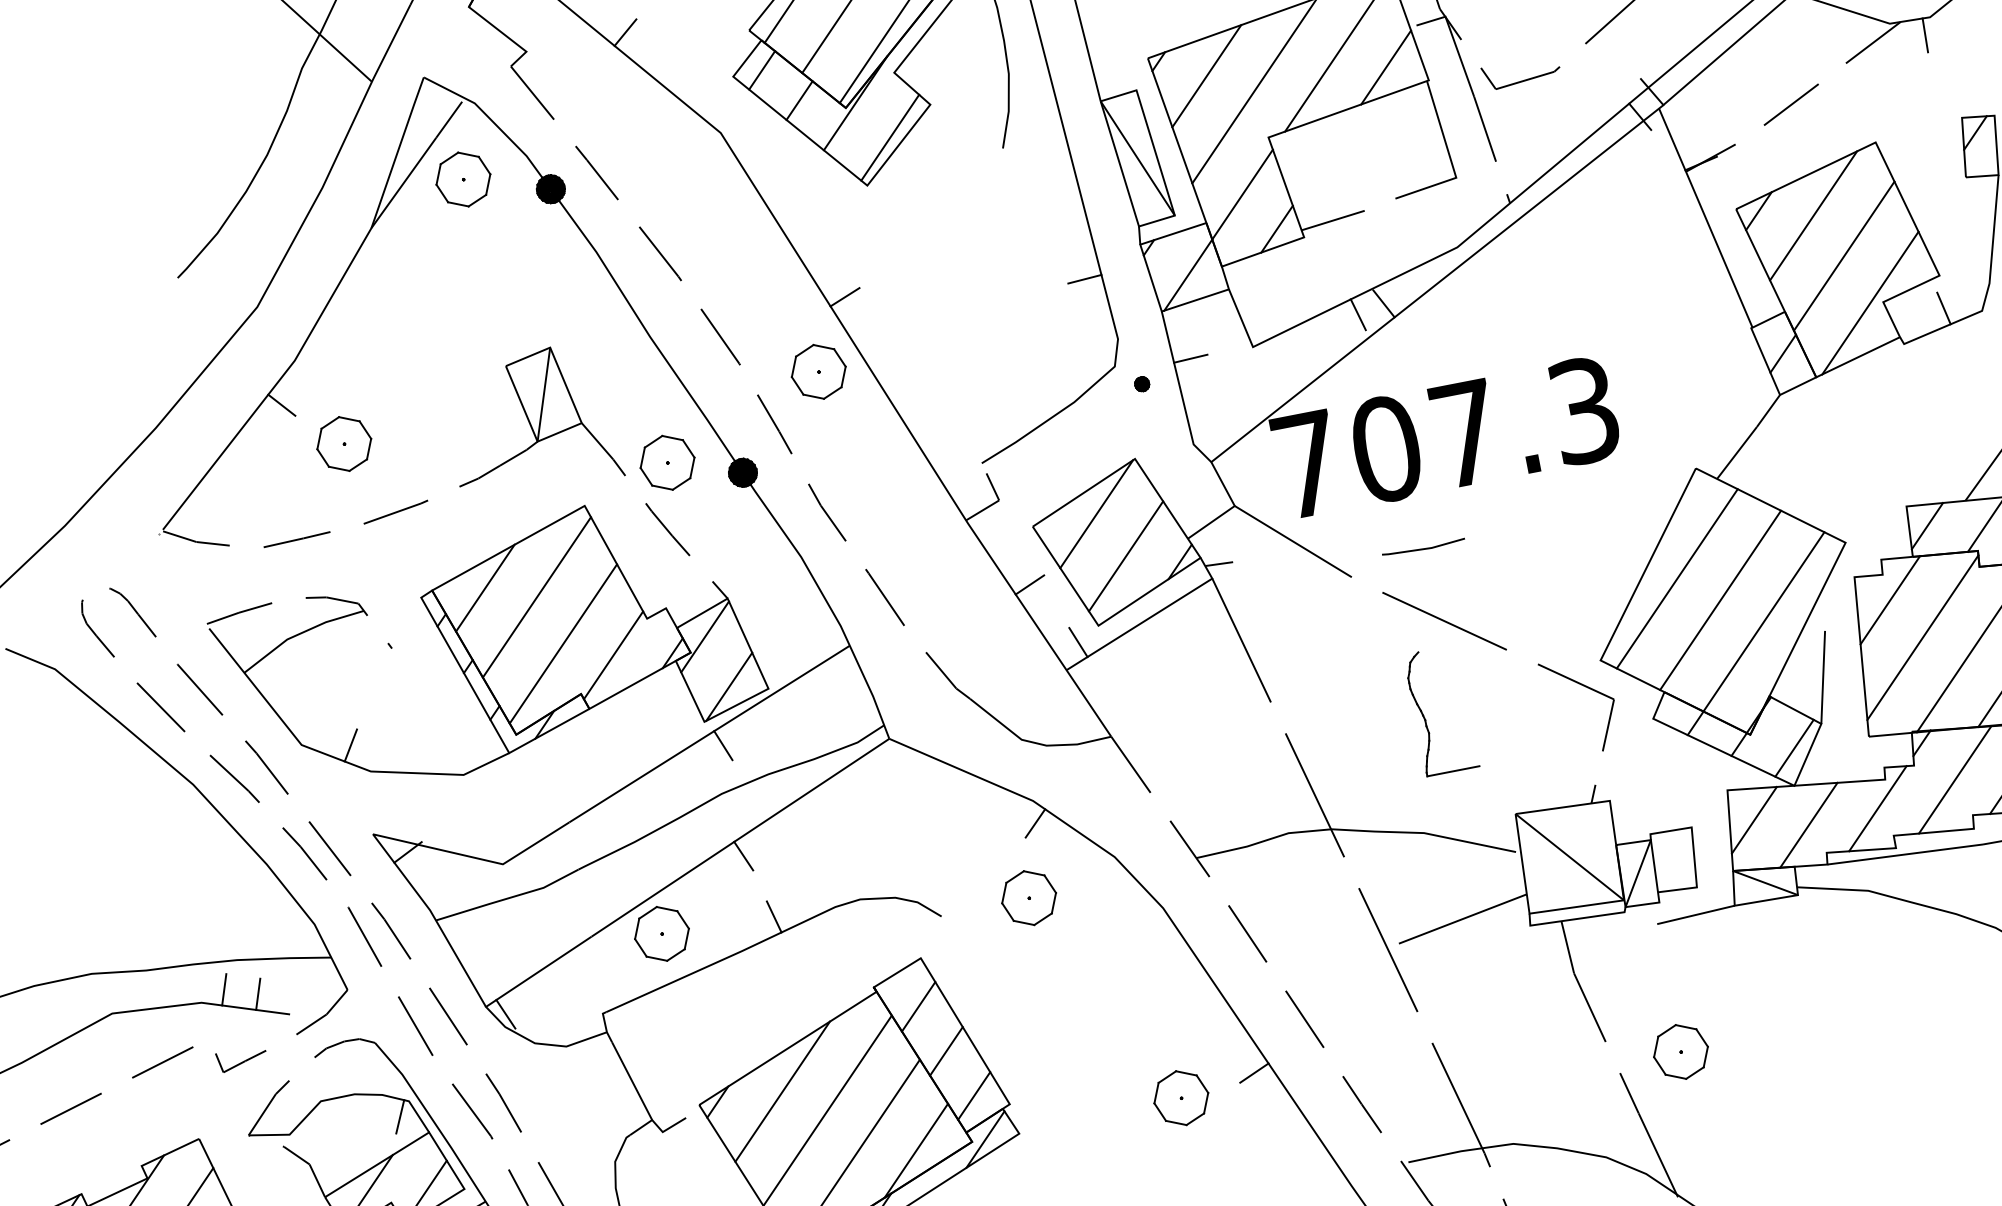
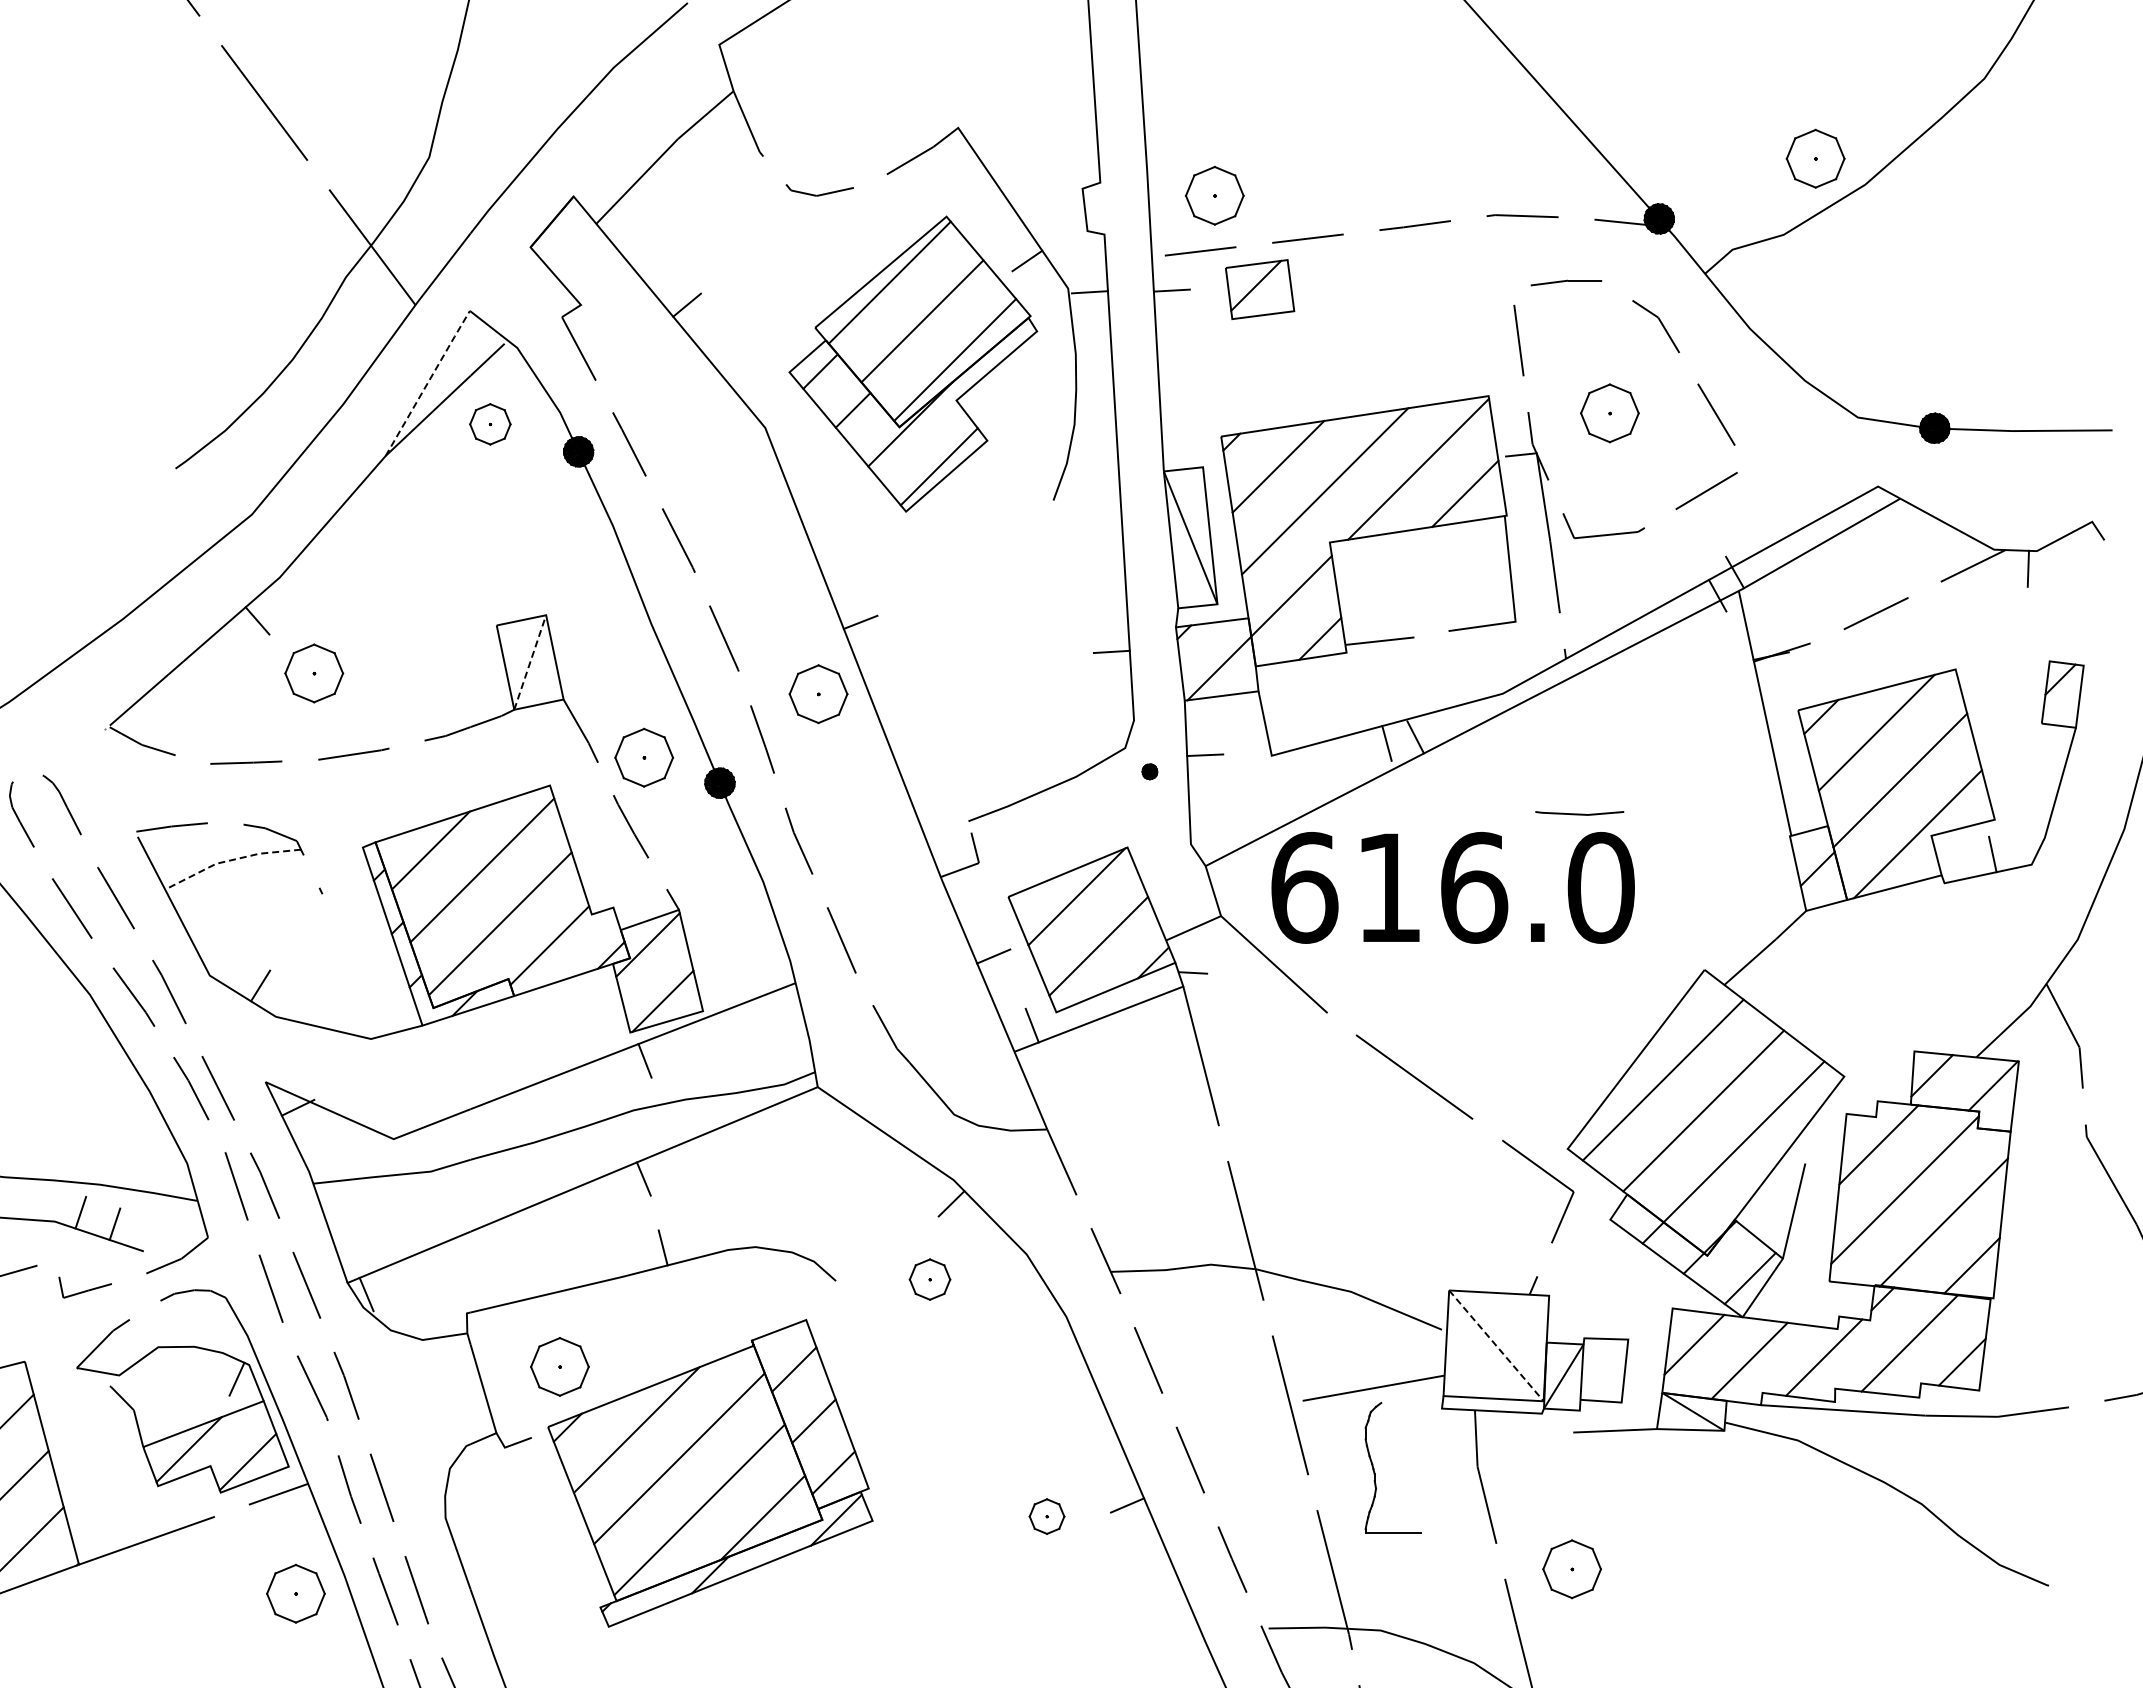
line: (398, 151) -> (428, 382), solid -> dashed
part: (463, 179) -> (490, 424), size x0.7
line: (544, 394) -> (530, 662), solid -> dashed
text: (1445, 437) -> (1452, 887), 707.3 -> 616.0
line: (1423, 548) -> (1579, 813), moved
line: (299, 634) -> (229, 860), solid -> dashed
part: (1425, 718) -> (1375, 1472), moved
line: (1569, 856) -> (1496, 1345), solid -> dashed
part: (1028, 898) -> (929, 1279), size x0.7
part: (661, 933) -> (559, 1366), moved
part: (1180, 1098) -> (1046, 1516), size x0.6

